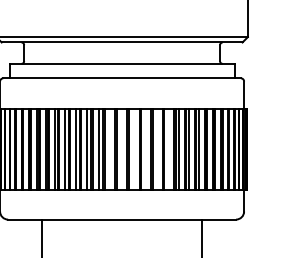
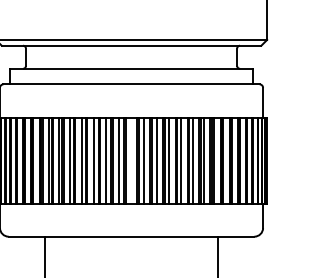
line: (110, 149) -> (119, 161), added
line: (133, 149) -> (143, 161), added
line: (145, 149) -> (156, 161), added
line: (156, 149) -> (168, 161), added
line: (168, 149) -> (181, 161), added

